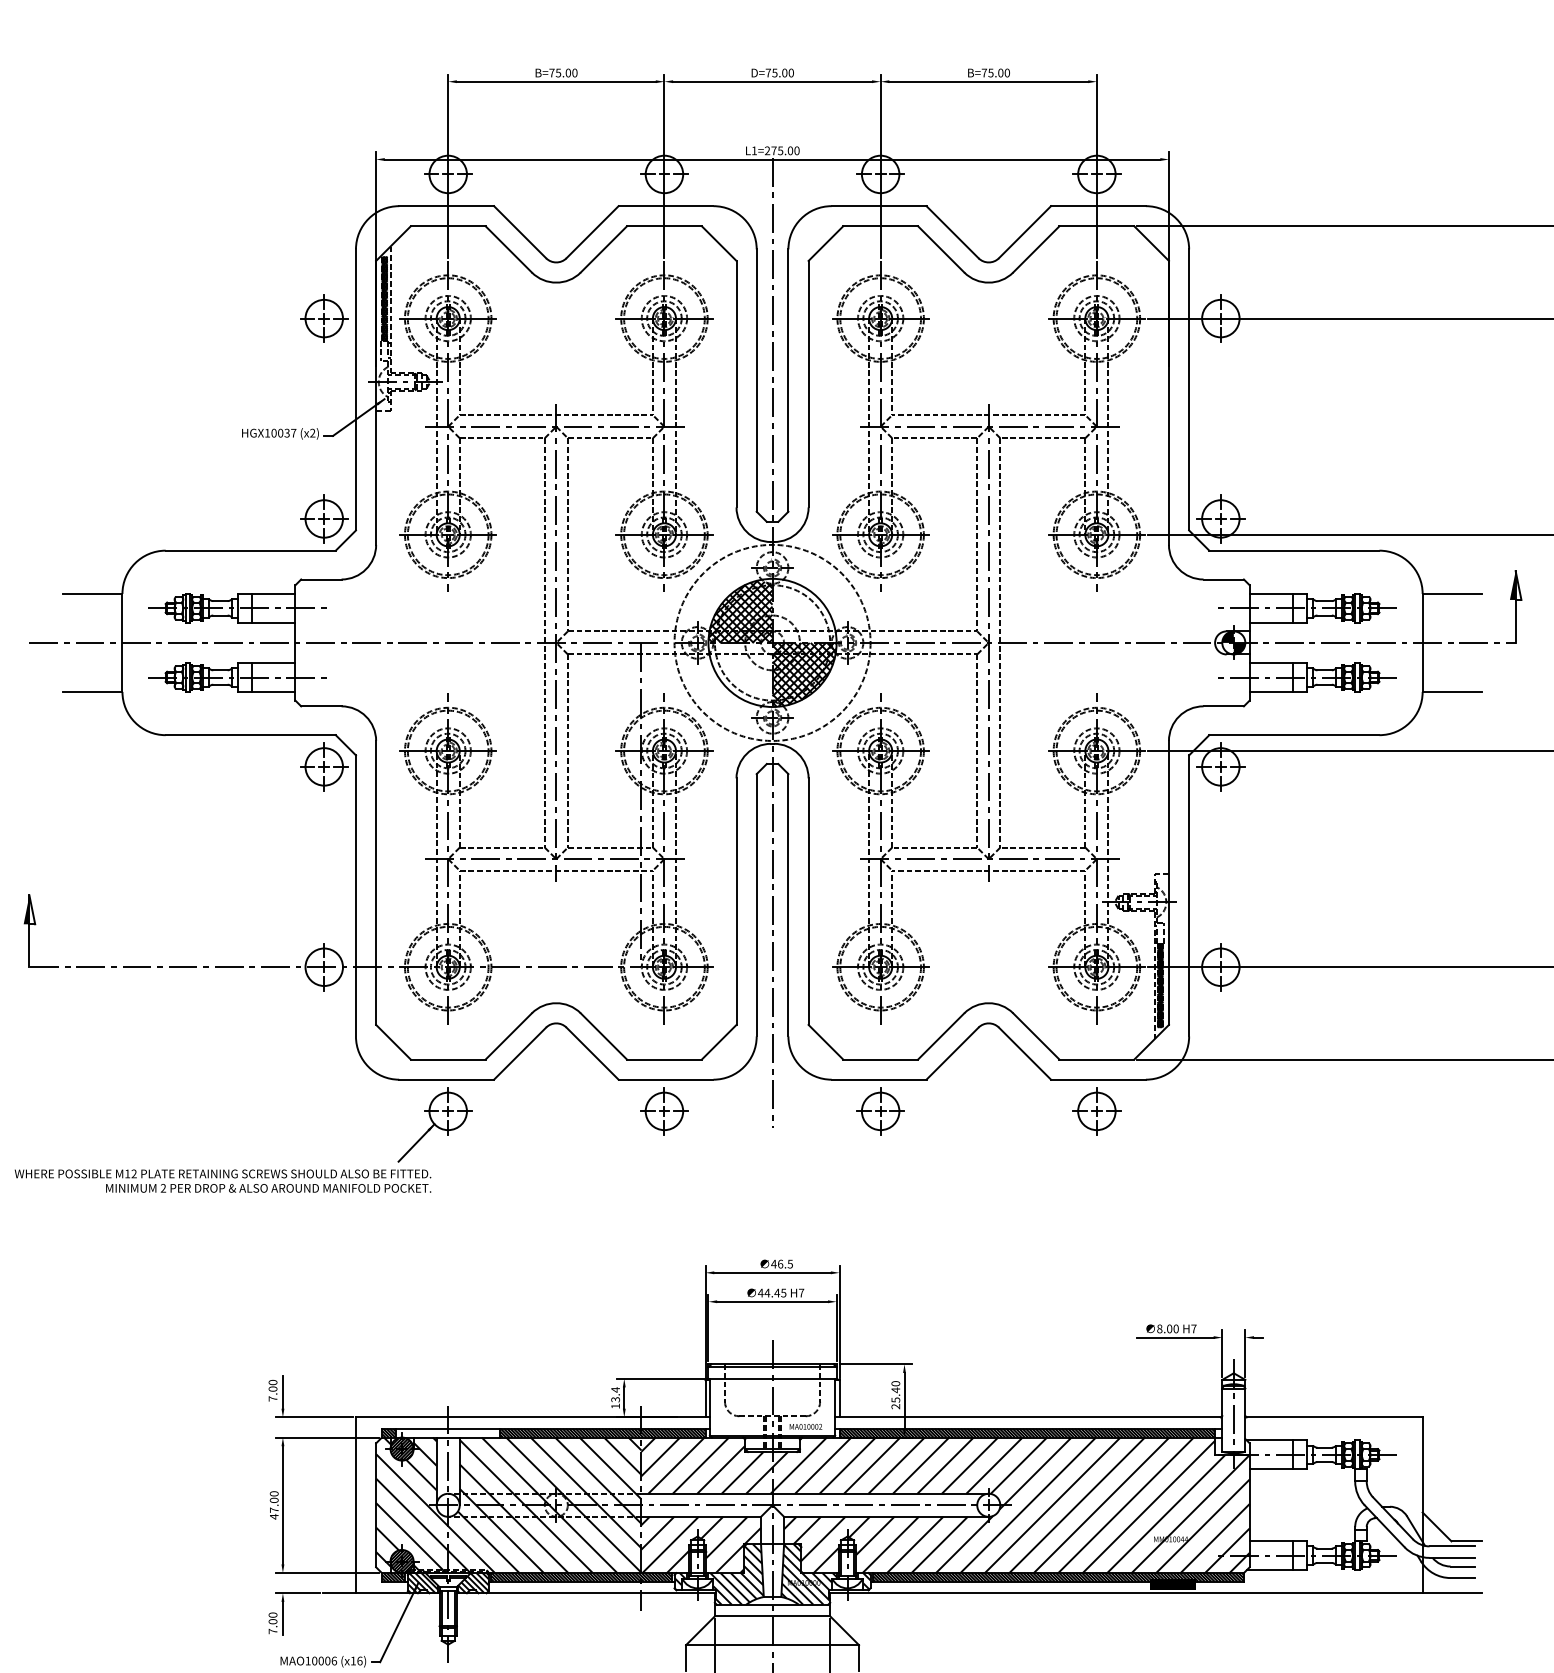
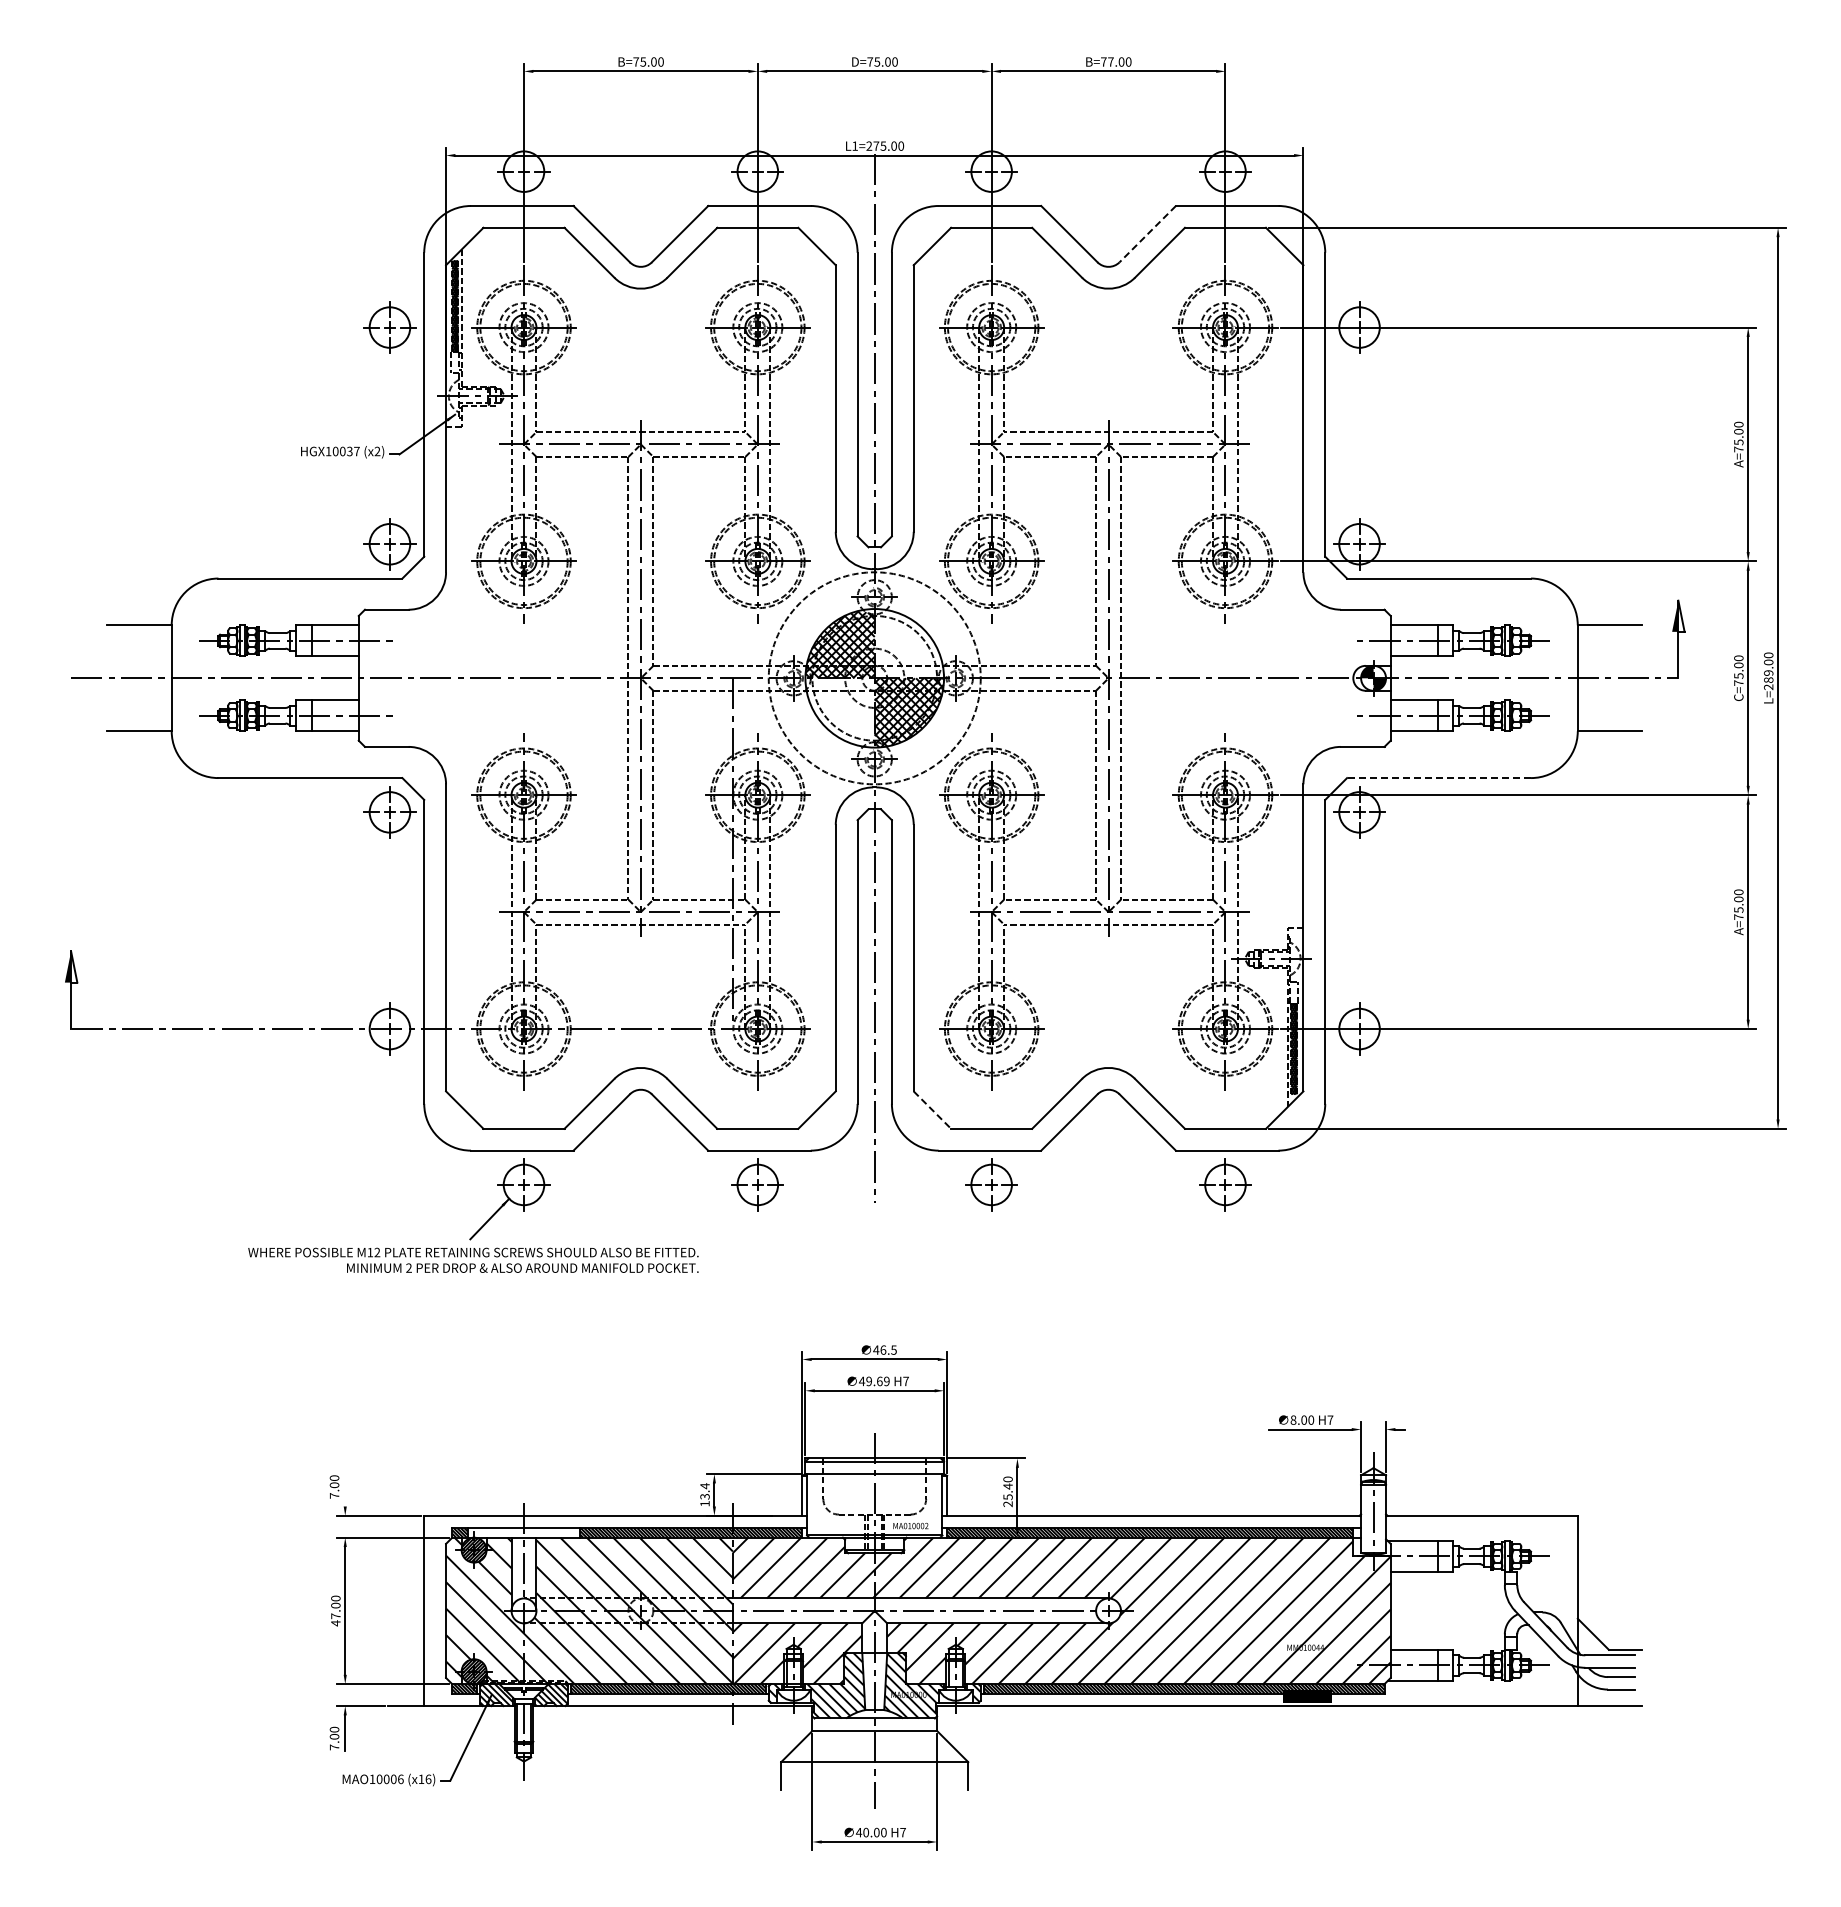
text: (990, 72) -> (1110, 61), B=75.00 -> B=77.00
line: (1024, 232) -> (1147, 234), solid -> dashed
line: (1294, 735) -> (1439, 778), solid -> dashed
line: (825, 1042) -> (932, 1110), solid -> dashed
text: (223, 1180) -> (473, 1259), moved
text: (775, 1293) -> (877, 1381), 44.45 -> 49.69
line: (283, 1392) -> (345, 1488), removed

